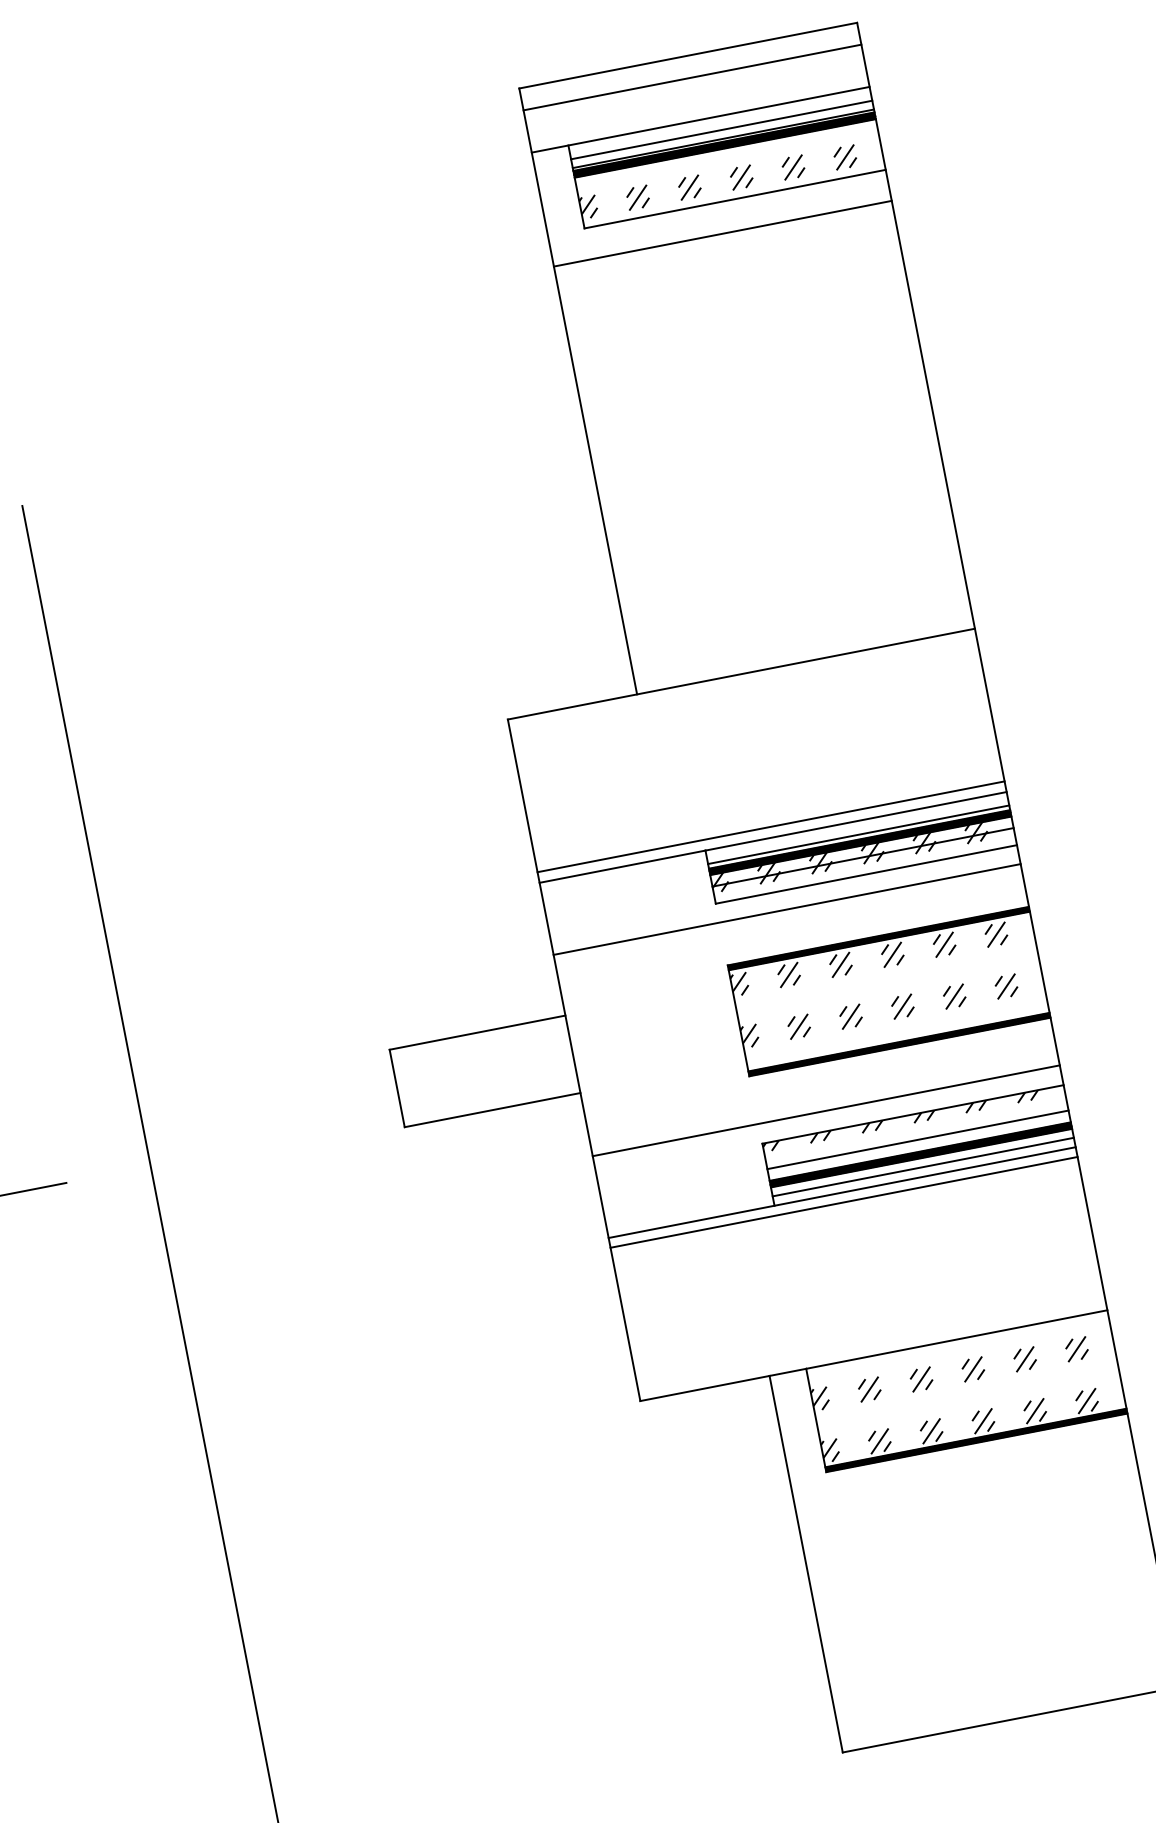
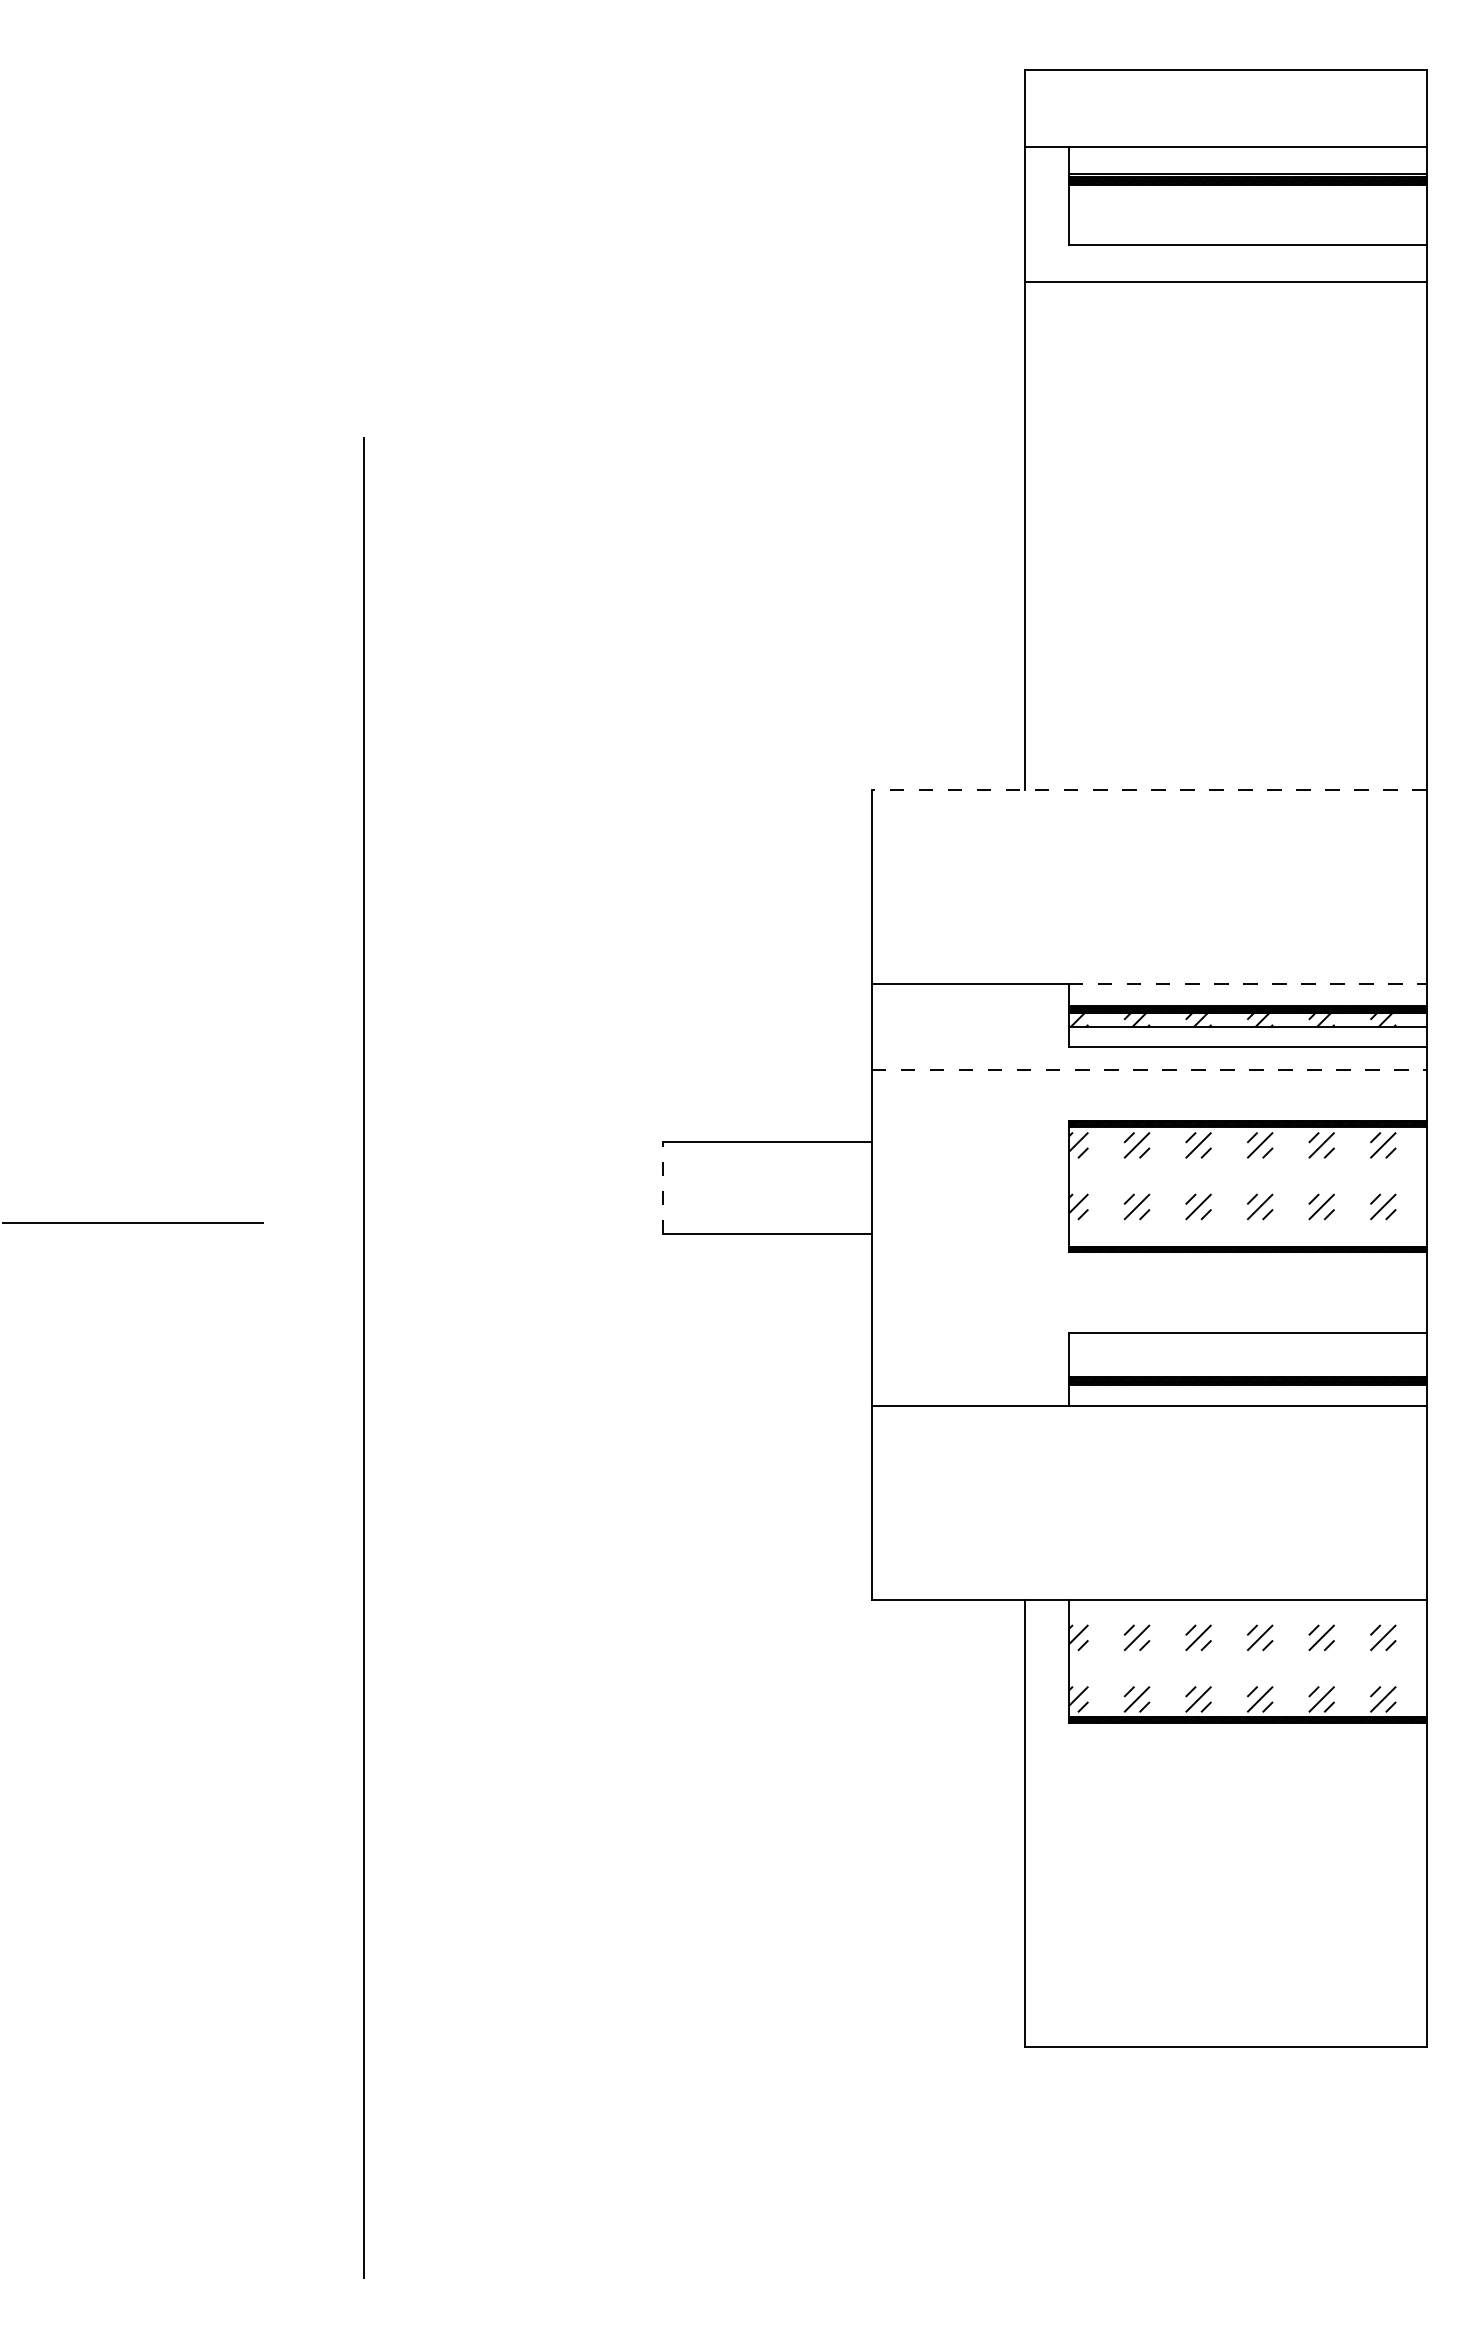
line: (692, 77) -> (1225, 96), removed
line: (721, 130) -> (1247, 163), removed
hatch: (718, 181) -> (1232, 221), removed
line: (740, 674) -> (1148, 790), solid -> dashed
line: (855, 821) -> (1247, 984), solid -> dashed
line: (770, 826) -> (1148, 971), removed
line: (858, 834) -> (1247, 1000), removed
hatch: (849, 863) -> (1230, 1031), removed
line: (787, 909) -> (1149, 1069), solid -> dashed
line: (397, 1088) -> (663, 1188), solid -> dashed
line: (825, 1111) -> (1148, 1309), removed
hatch: (900, 1121) -> (1232, 1337), removed
line: (917, 1139) -> (1247, 1362), removed
line: (923, 1167) -> (1247, 1395), removed
line: (843, 1202) -> (1148, 1417), removed

